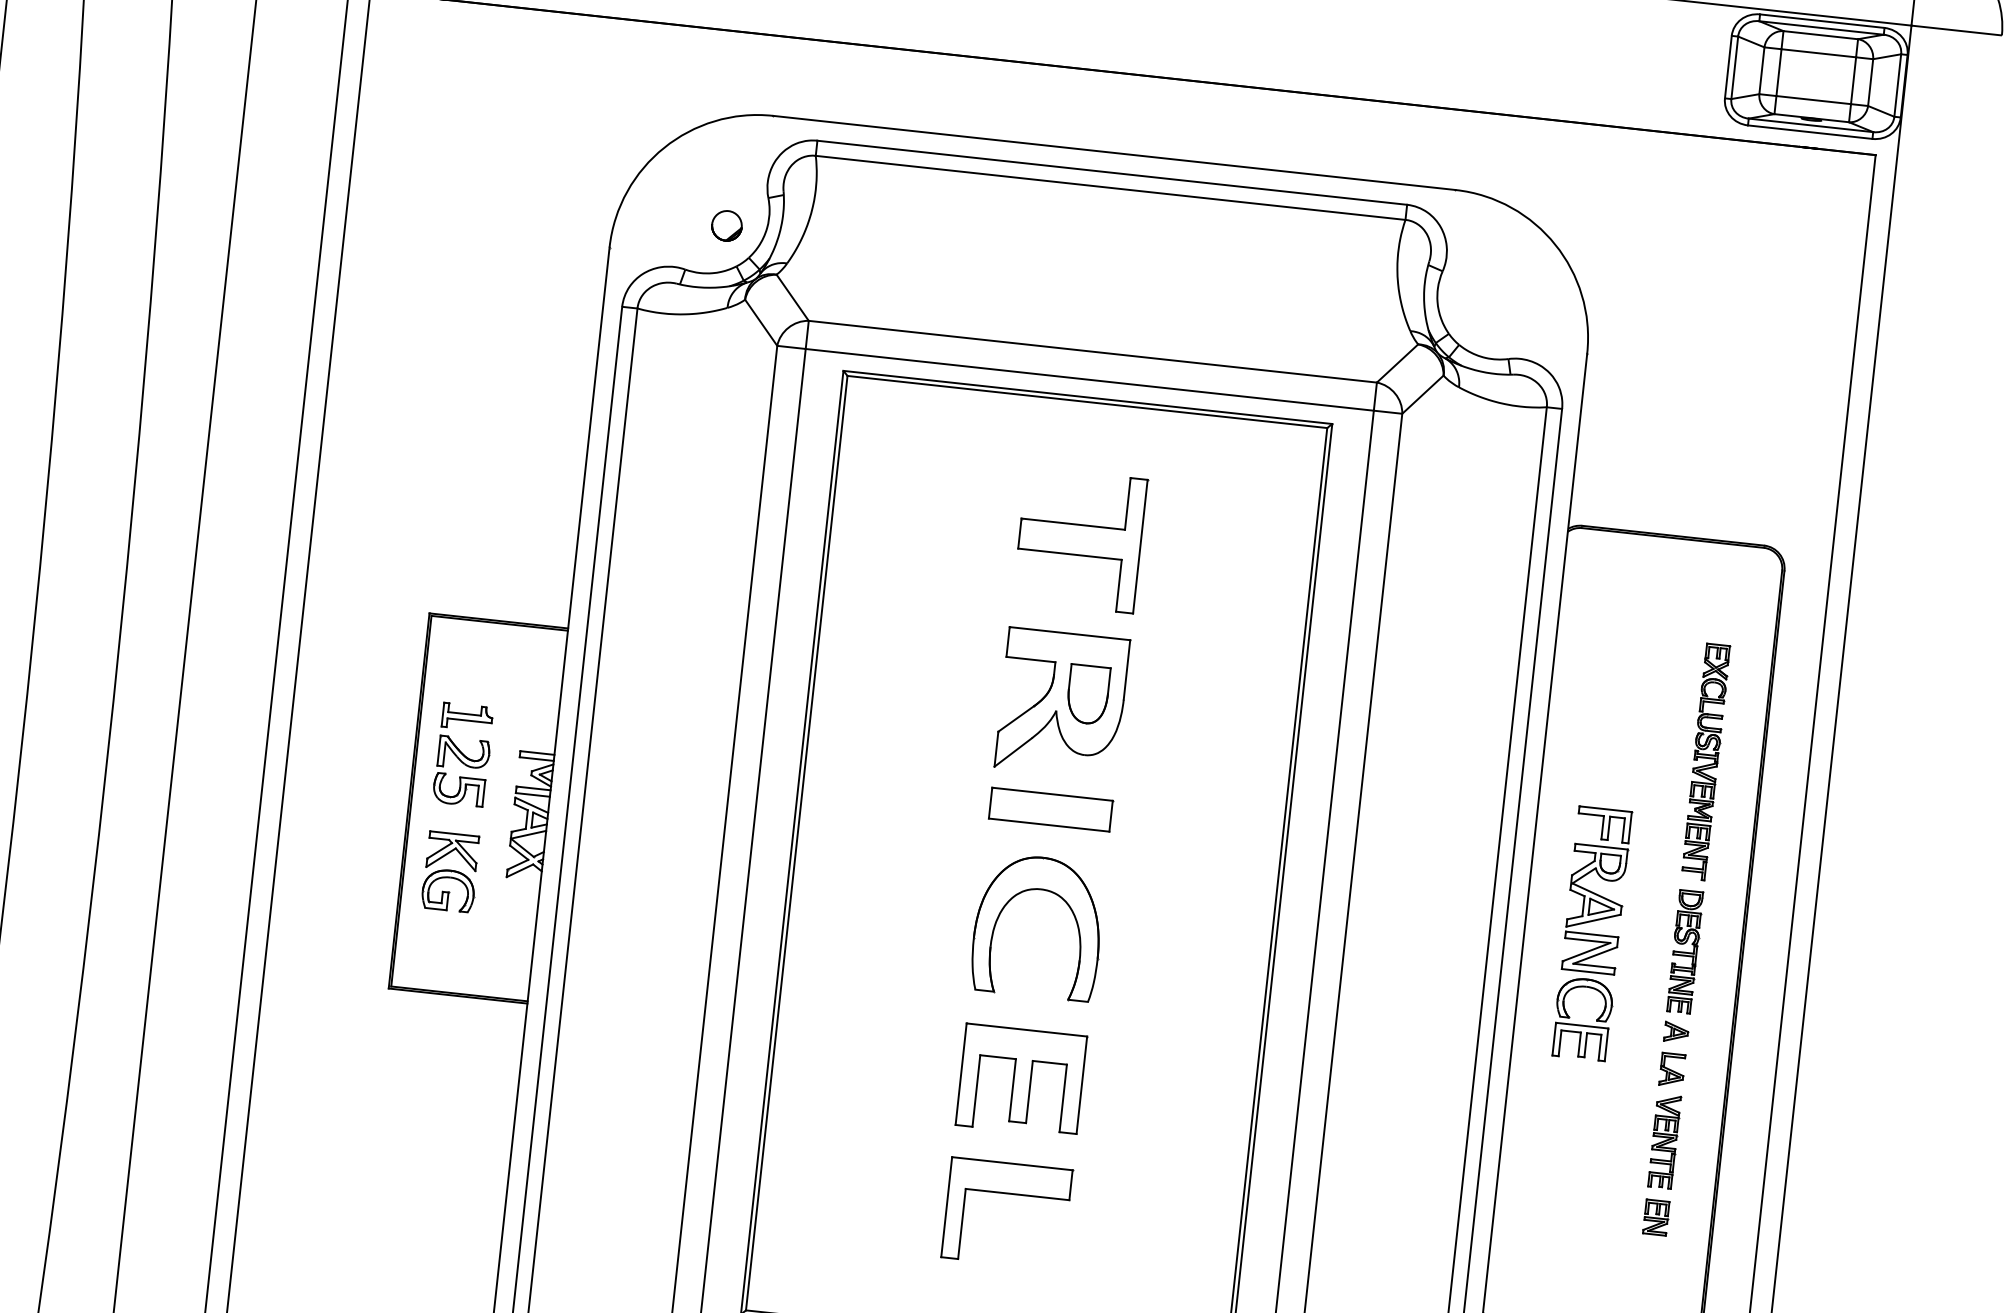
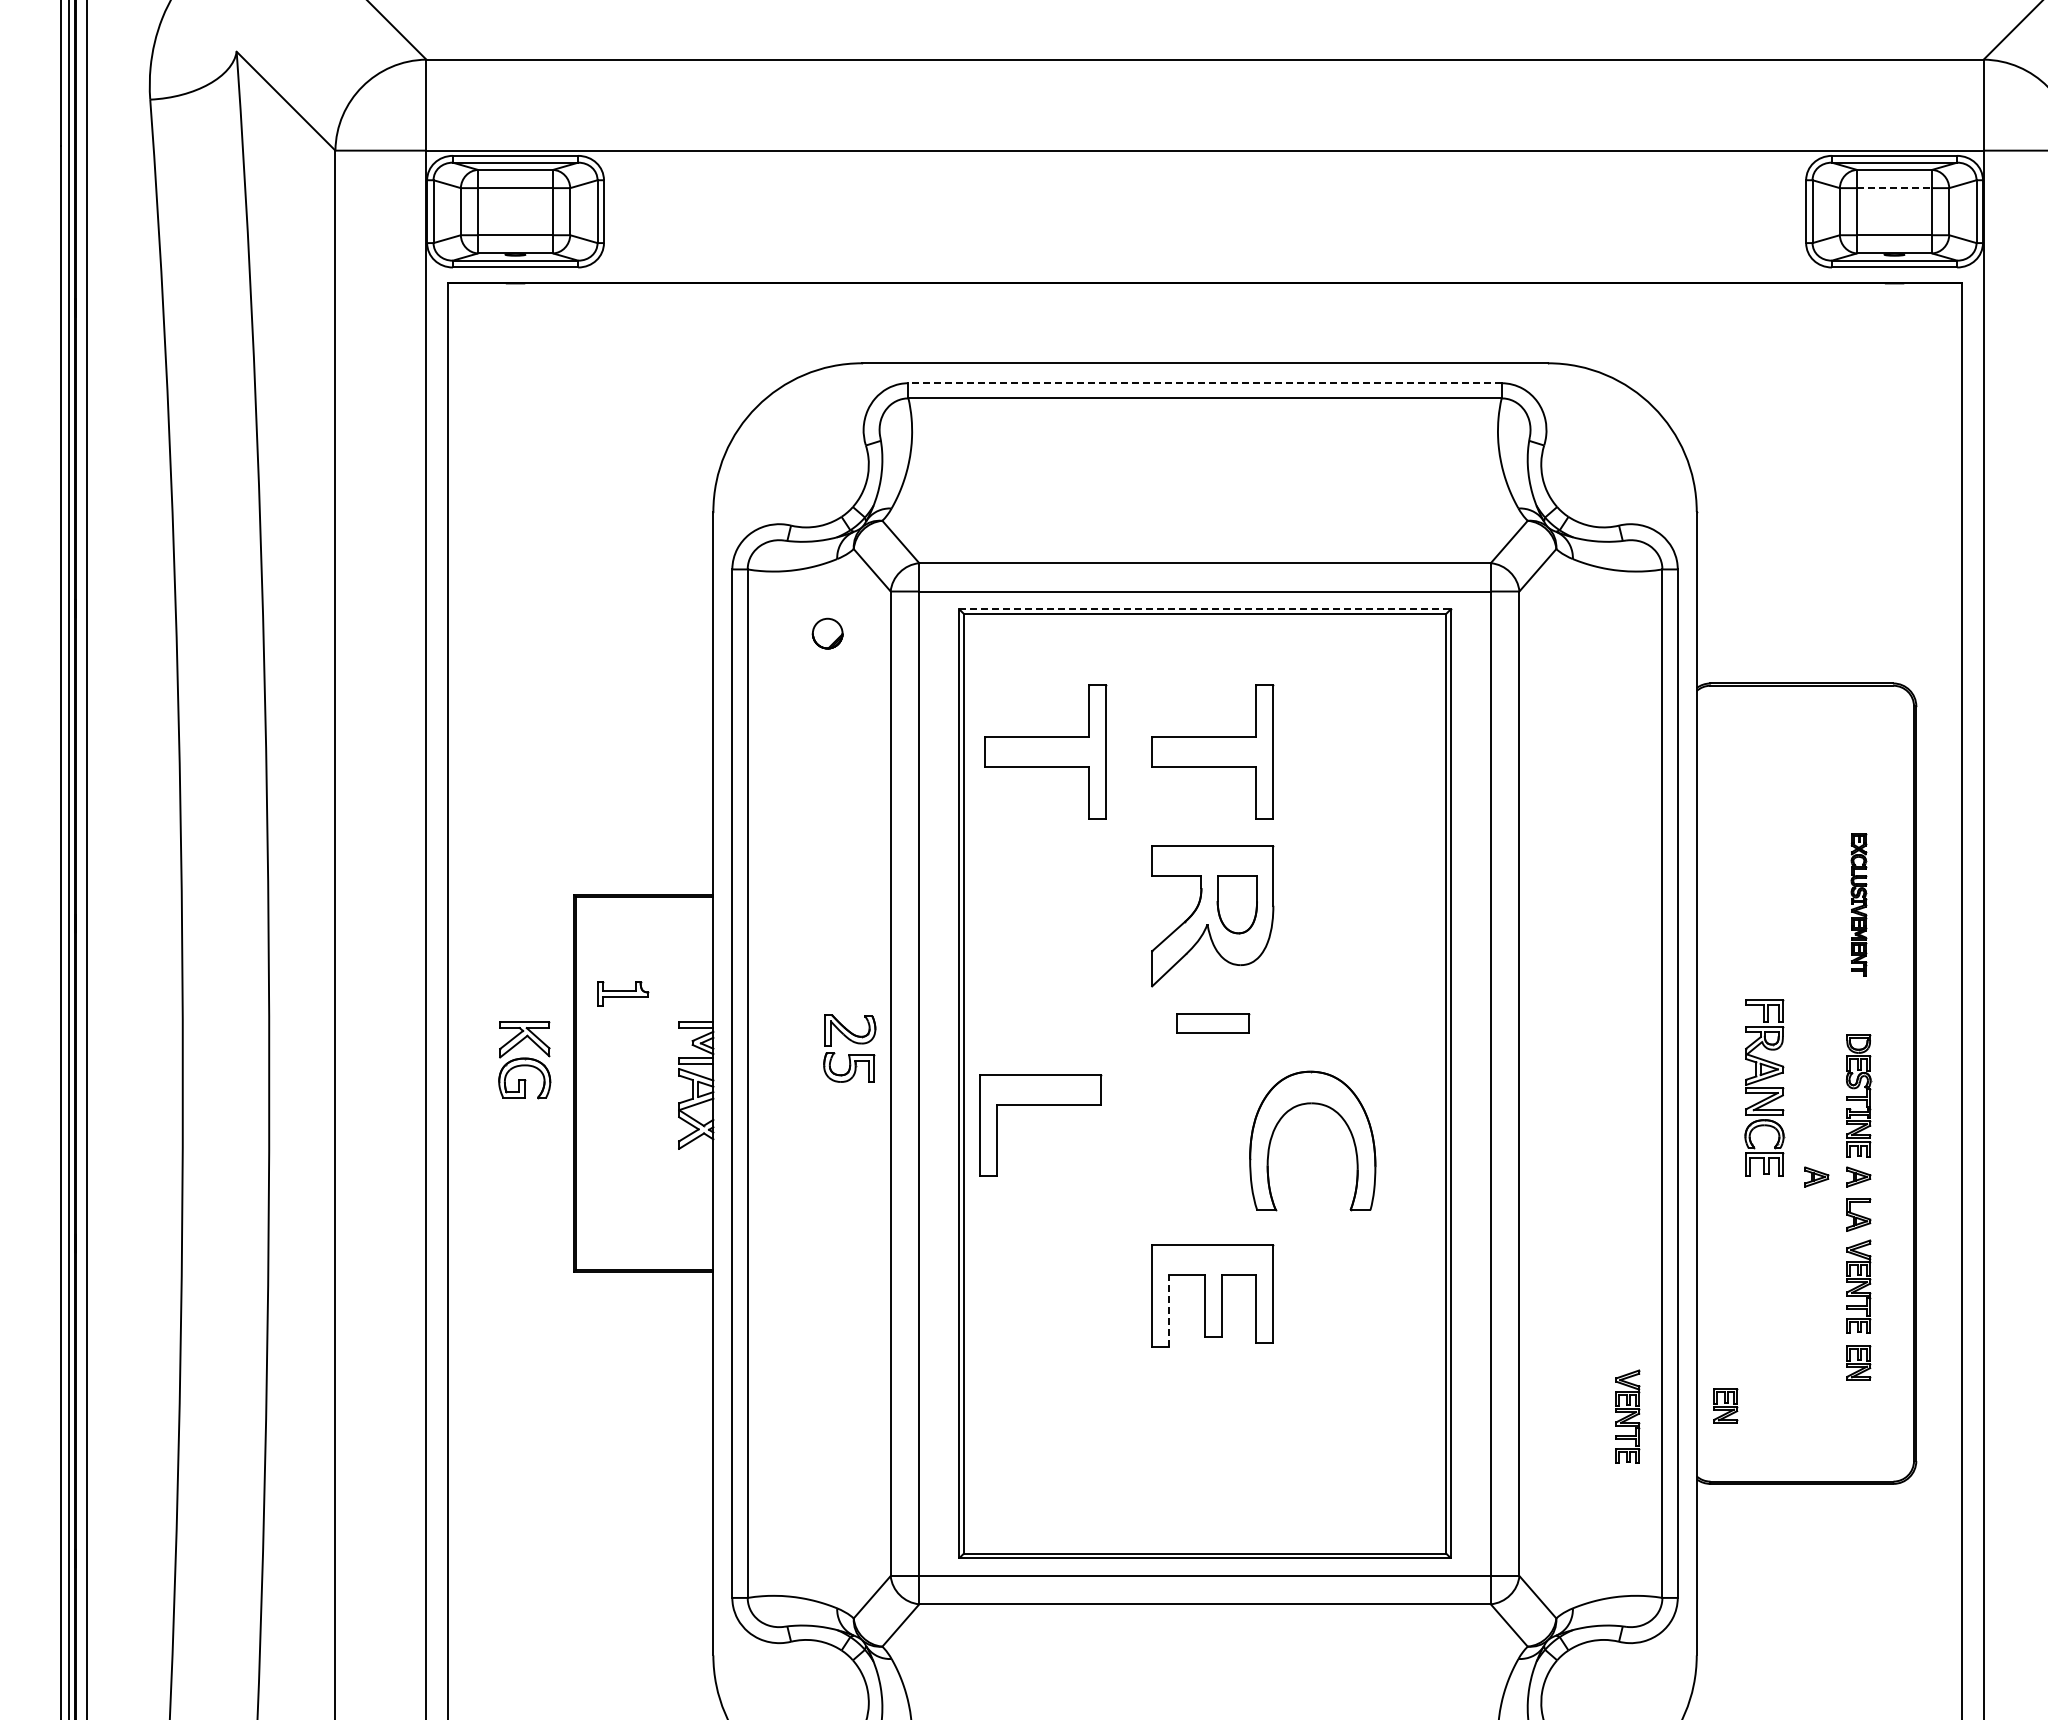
line: (1818, 53) -> (1894, 188), solid -> dashed
line: (1112, 173) -> (1205, 383), solid -> dashed
part: (726, 225) -> (827, 633), moved
line: (1088, 397) -> (1205, 609), solid -> dashed
part: (913, 521) -> (1045, 751), added
part: (1705, 761) -> (1858, 904), size x0.6
part: (461, 771) -> (849, 1048), moved
part: (1050, 810) -> (1212, 1023), size x0.6
part: (450, 872) -> (524, 1060), moved
part: (1055, 895) -> (1326, 1107), moved
part: (1592, 933) -> (1764, 1087), size x0.7
part: (1634, 1027) -> (1816, 1176), added
line: (976, 1090) -> (1169, 1310), solid -> dashed
part: (1008, 1193) -> (1040, 1105), moved
part: (1420, 1245) -> (1627, 1416), added
part: (1519, 1245) -> (1725, 1405), added

